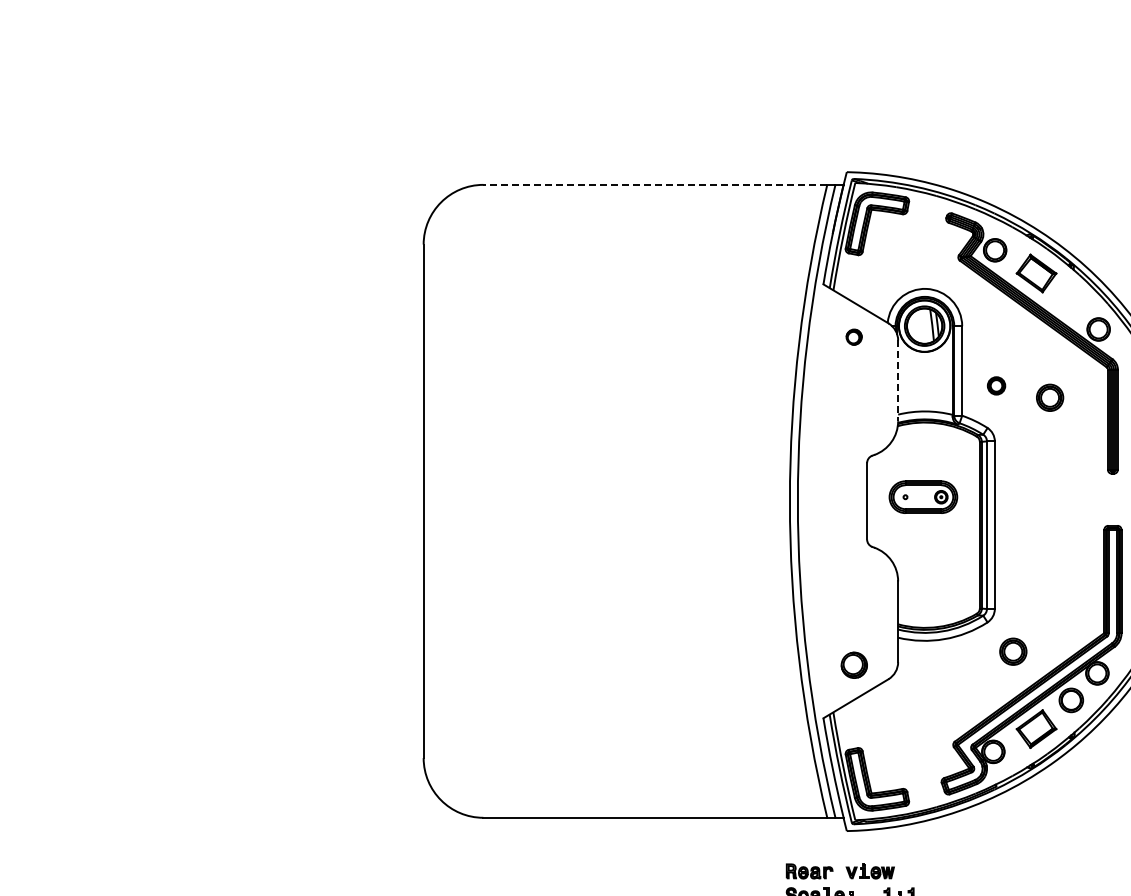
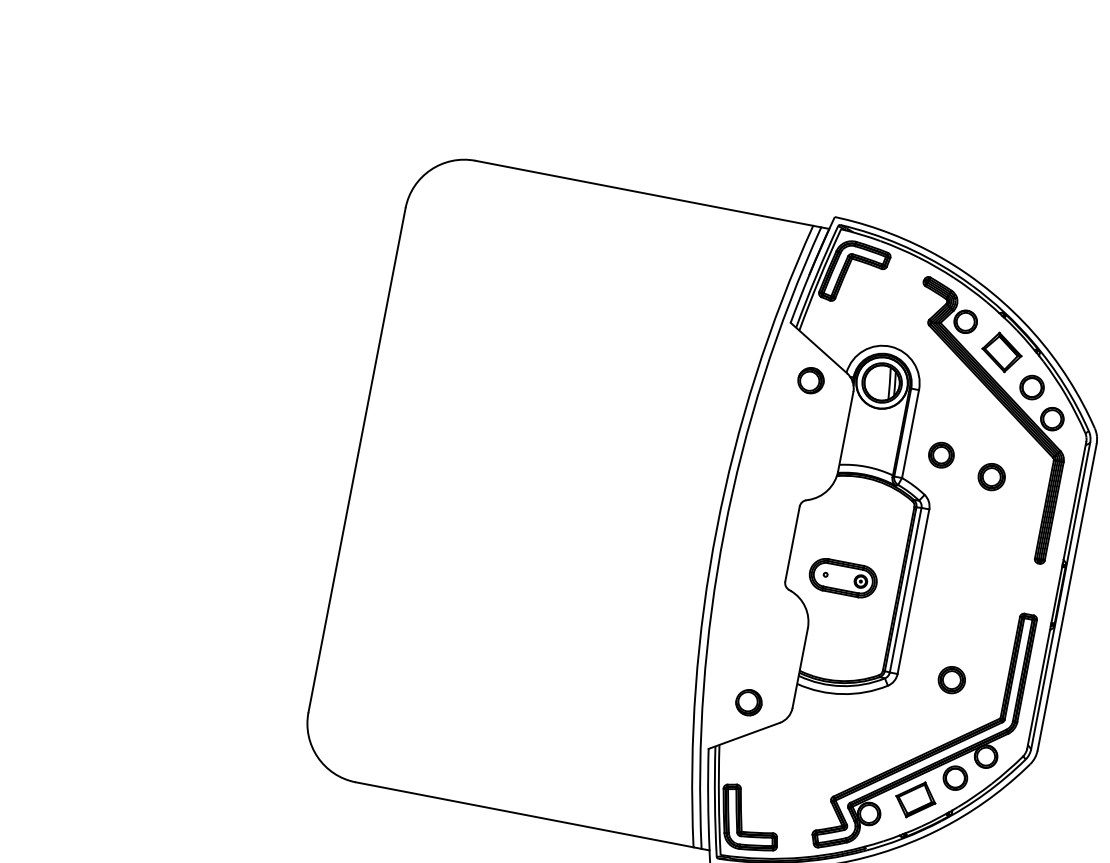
line: (655, 184) -> (644, 192), dashed -> solid
part: (1072, 301) -> (1031, 386), added
part: (853, 336) -> (810, 379), size x1.67
line: (898, 381) -> (845, 432), dashed -> solid
part: (996, 385) -> (941, 454), size x1.43
part: (923, 496) -> (843, 577), moved
part: (1013, 651) -> (952, 679), moved

